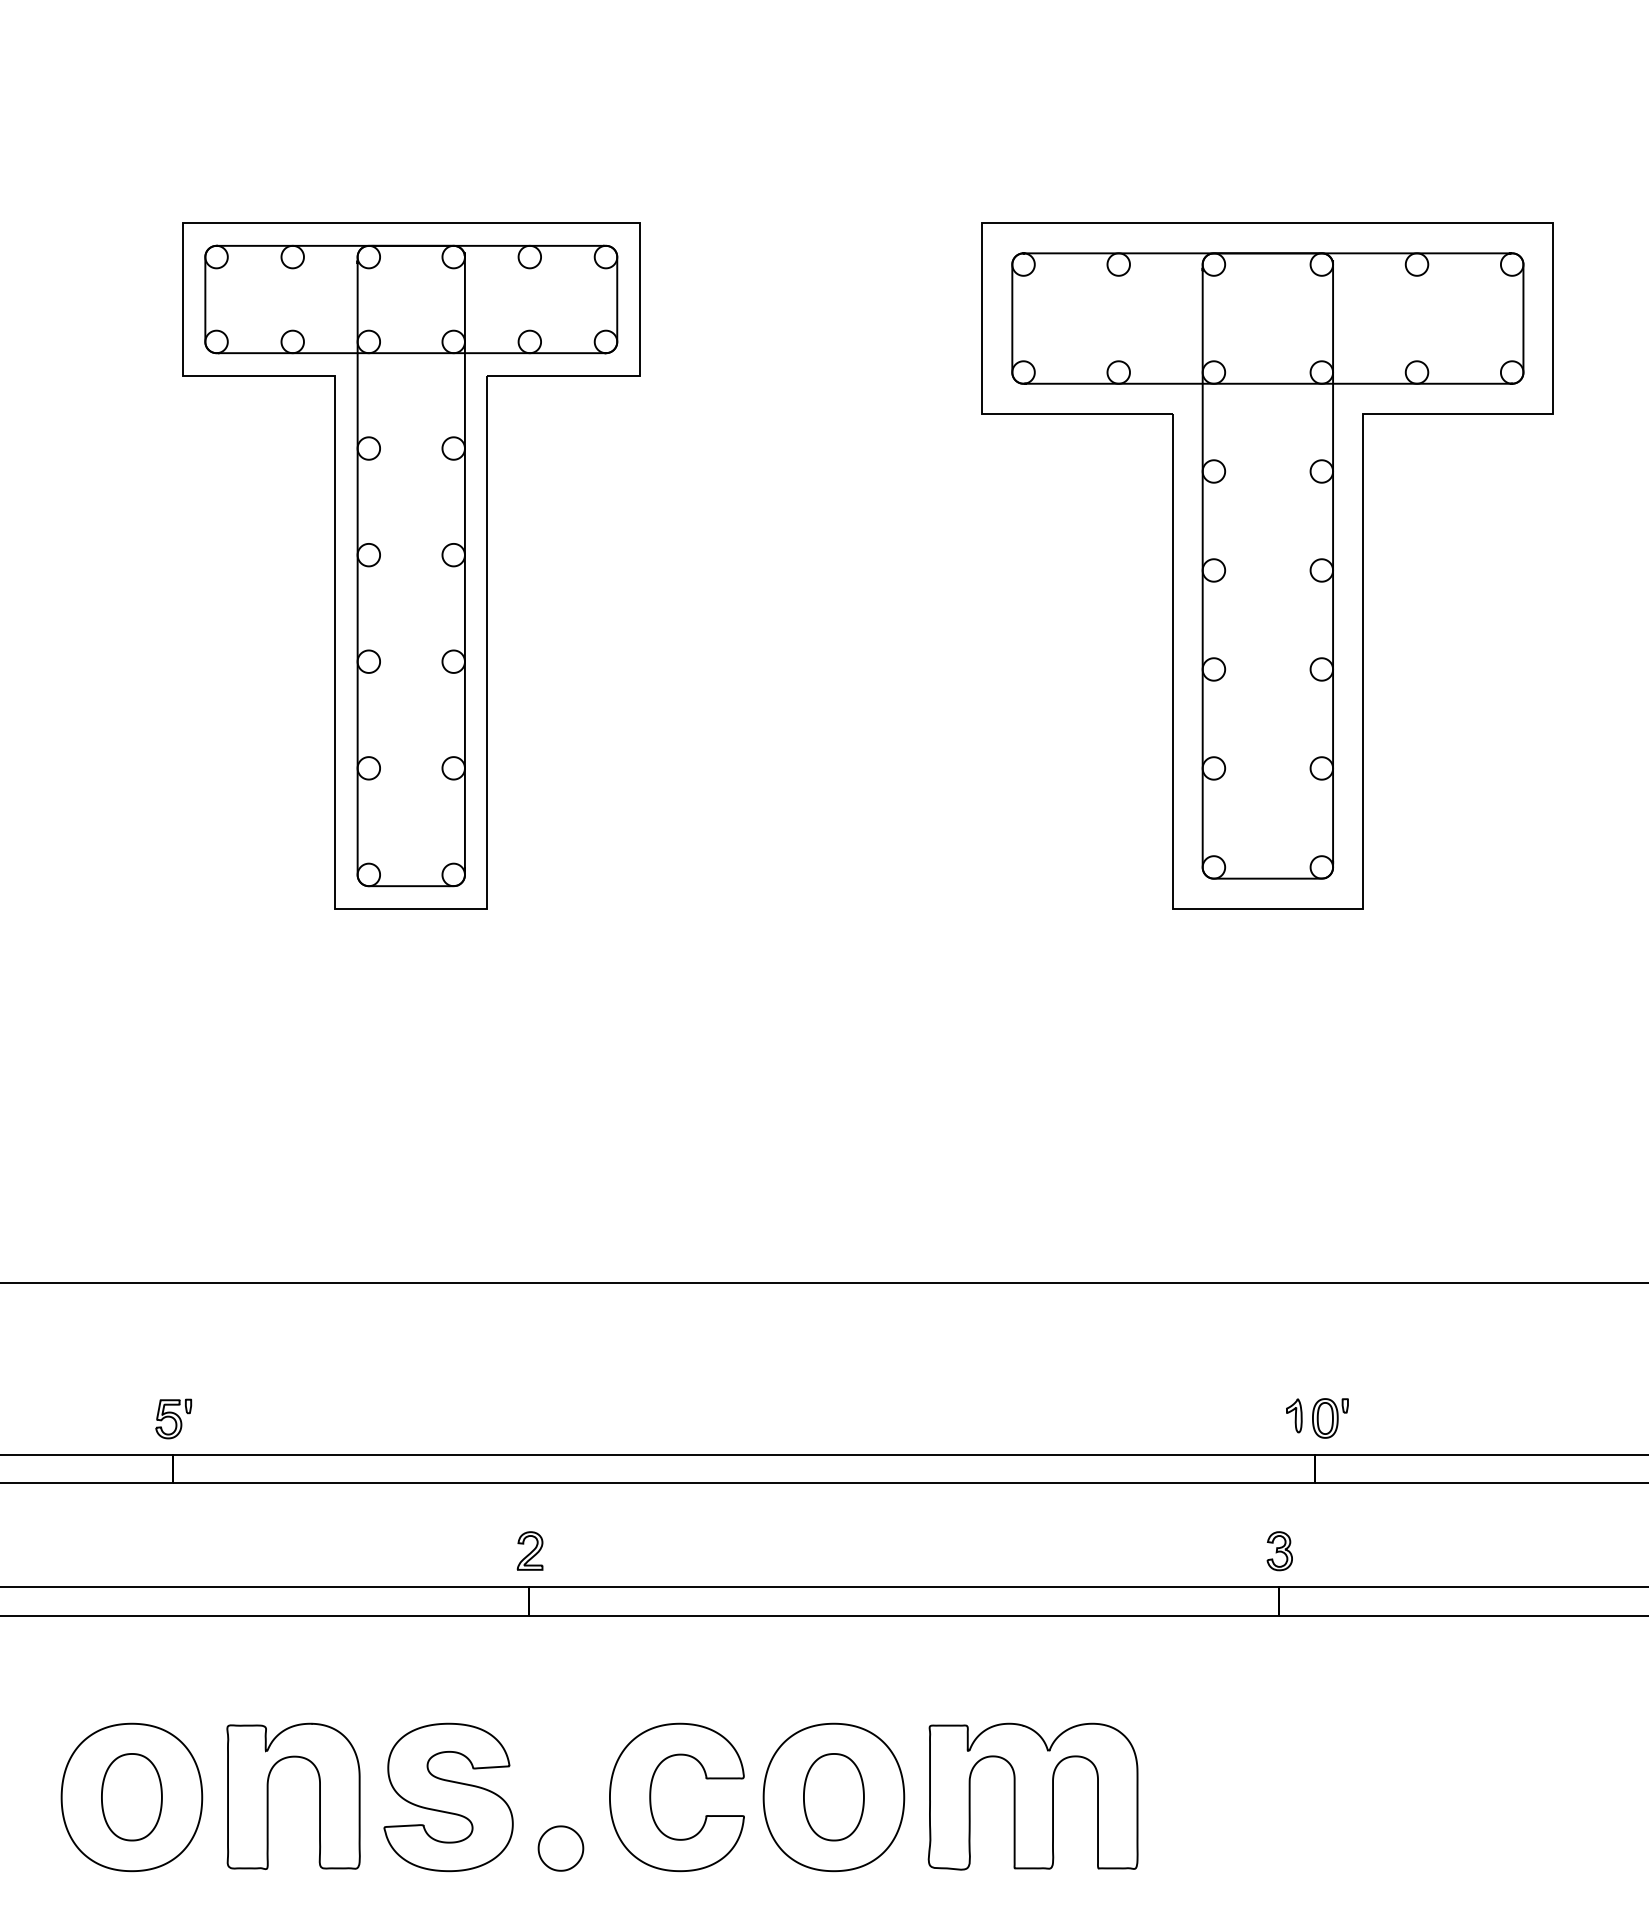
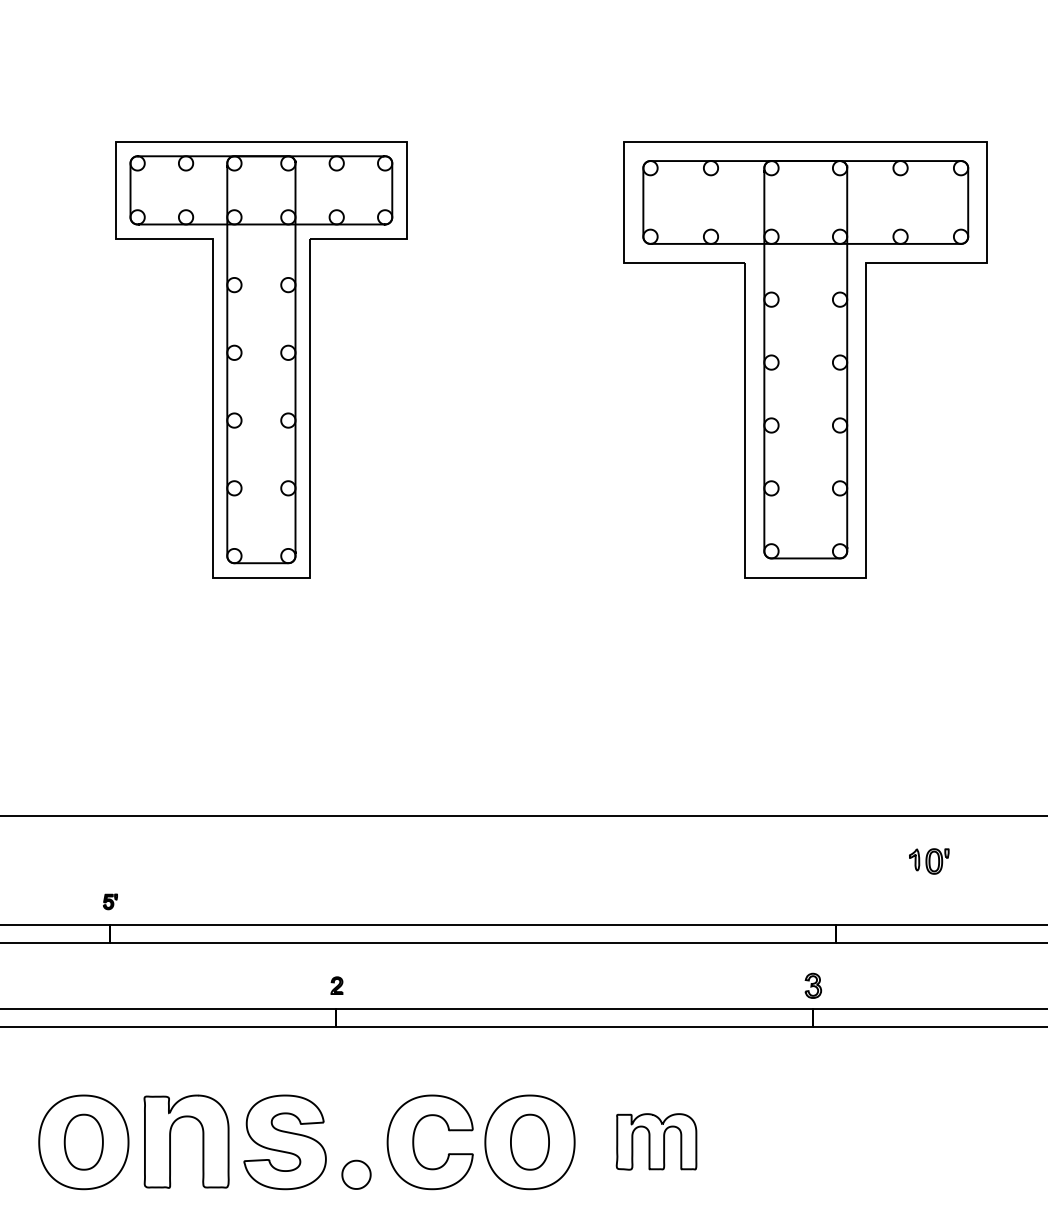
part: (173, 1418) -> (110, 901), size x0.6
part: (1317, 1418) -> (929, 861), moved
part: (529, 1550) -> (336, 985), size x0.7
part: (1032, 1796) -> (656, 1141), size x0.6

